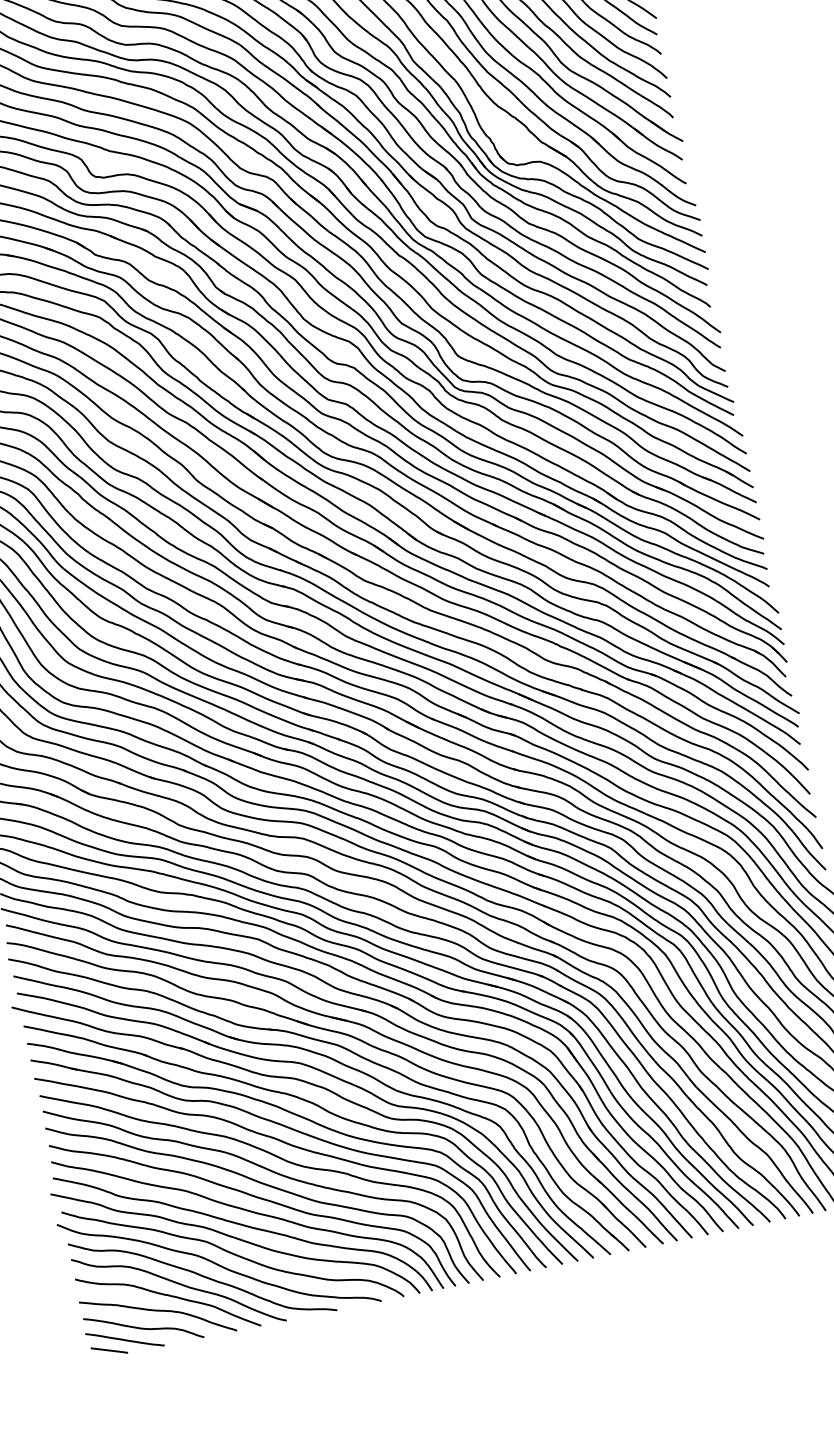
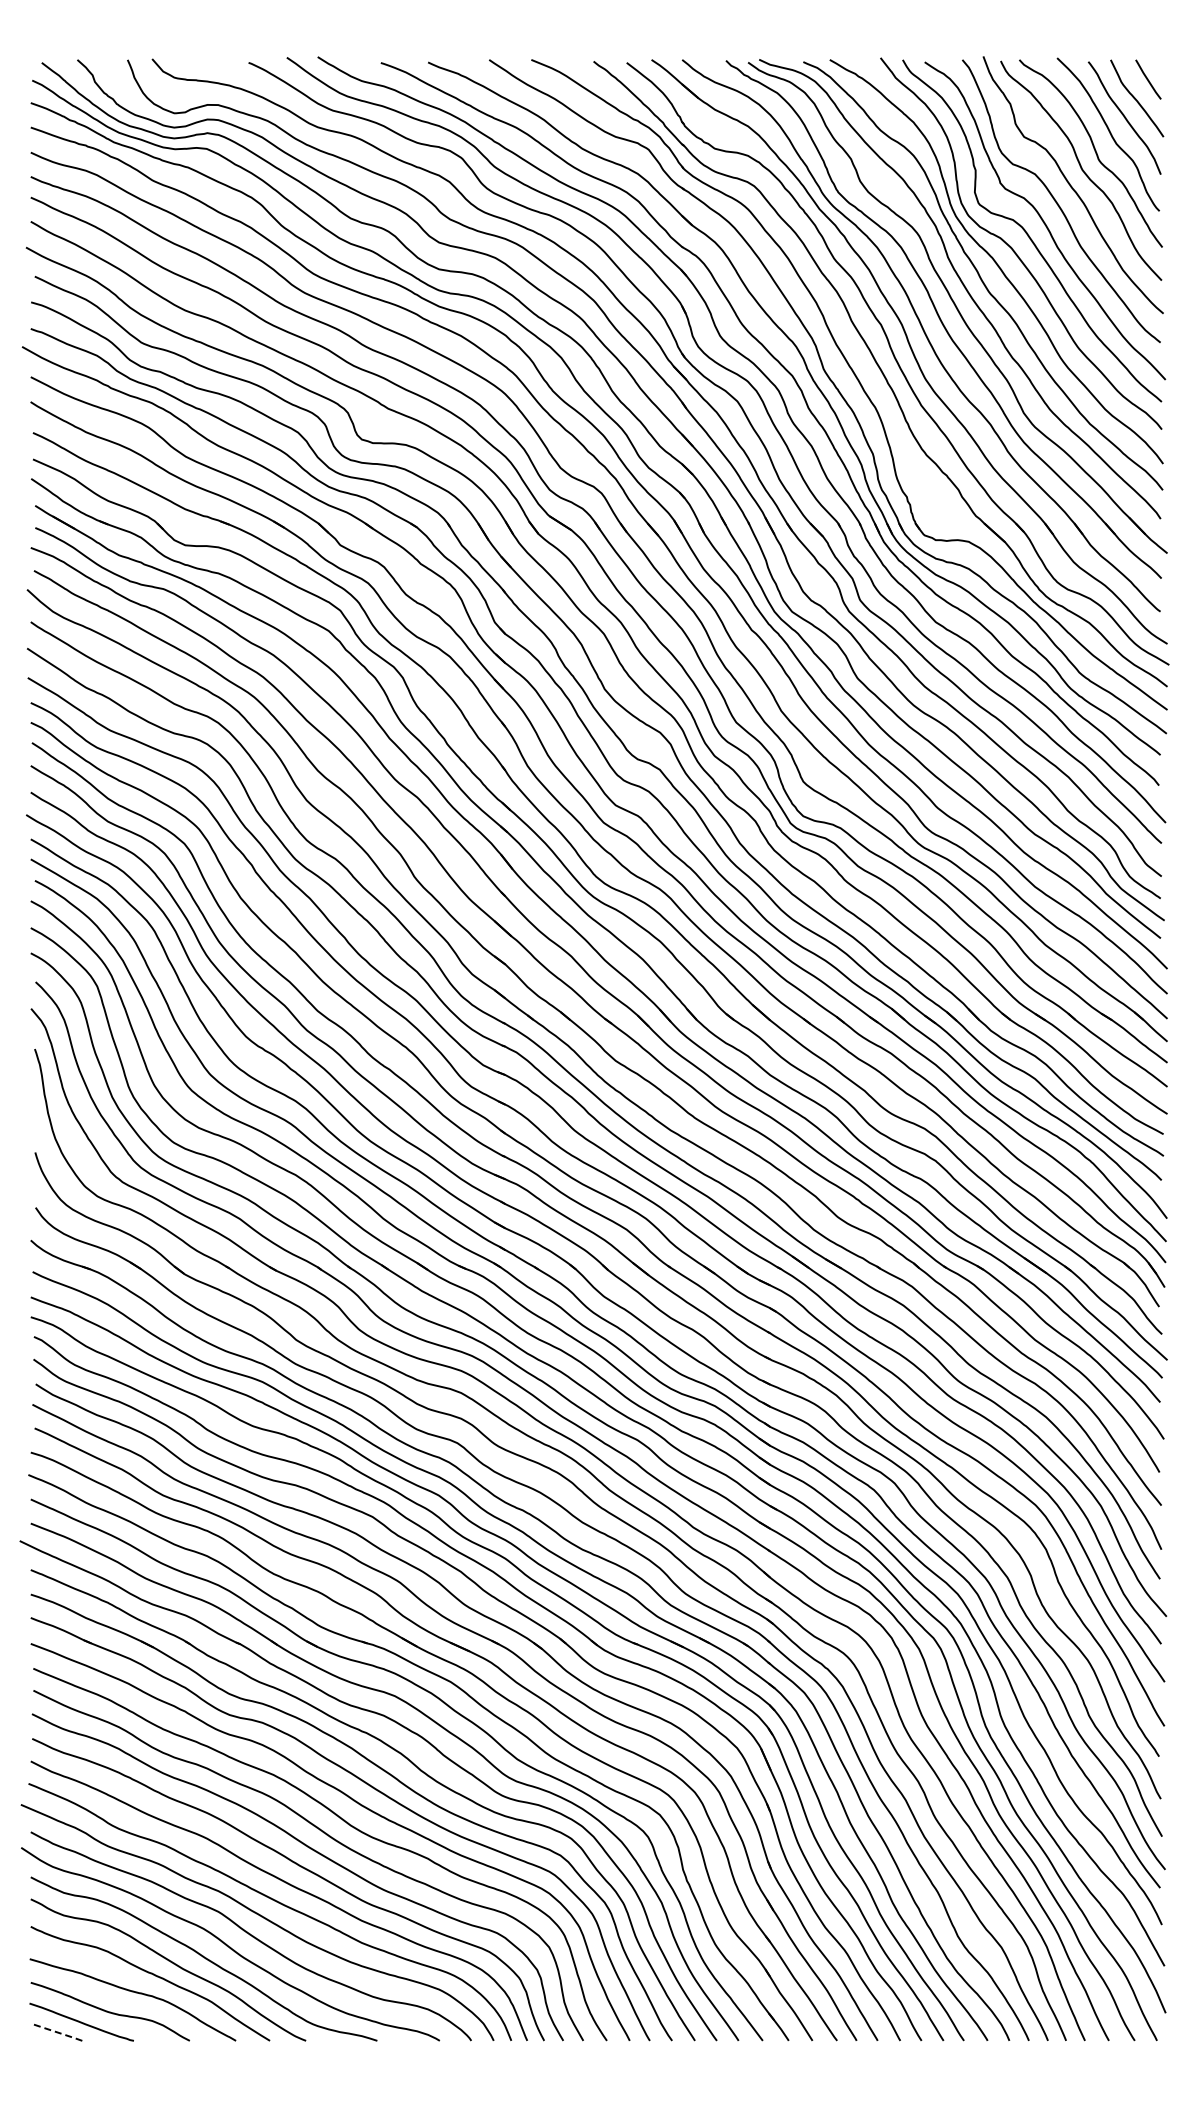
line: (109, 1350) -> (58, 2032), solid -> dashed

